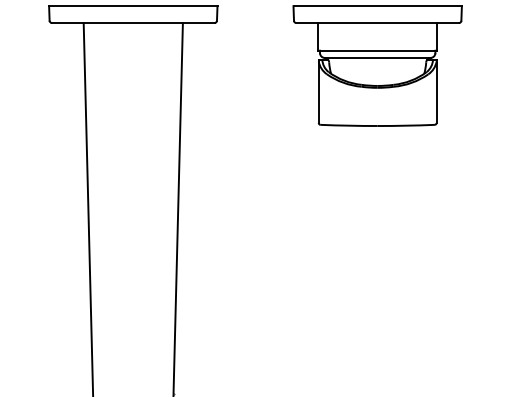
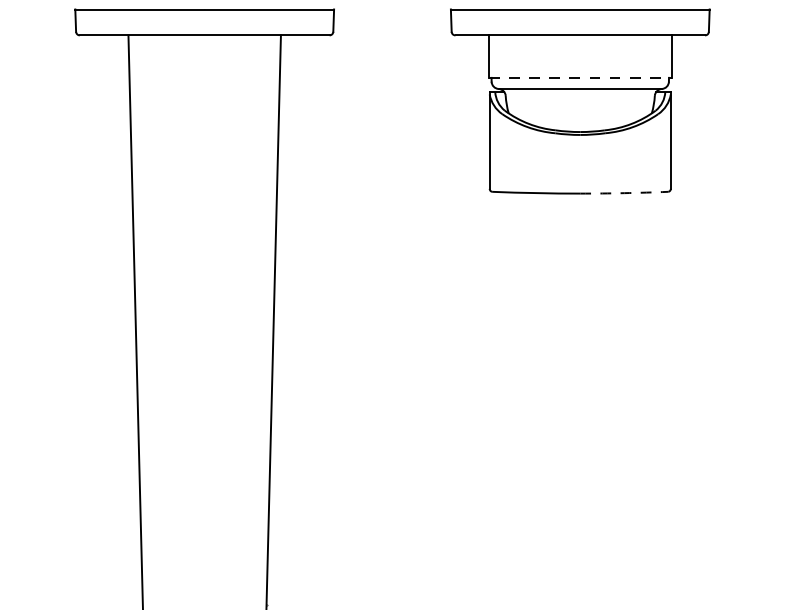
line: (377, 50) -> (579, 77), solid -> dashed
arc: (406, 125) -> (624, 192), solid -> dashed

